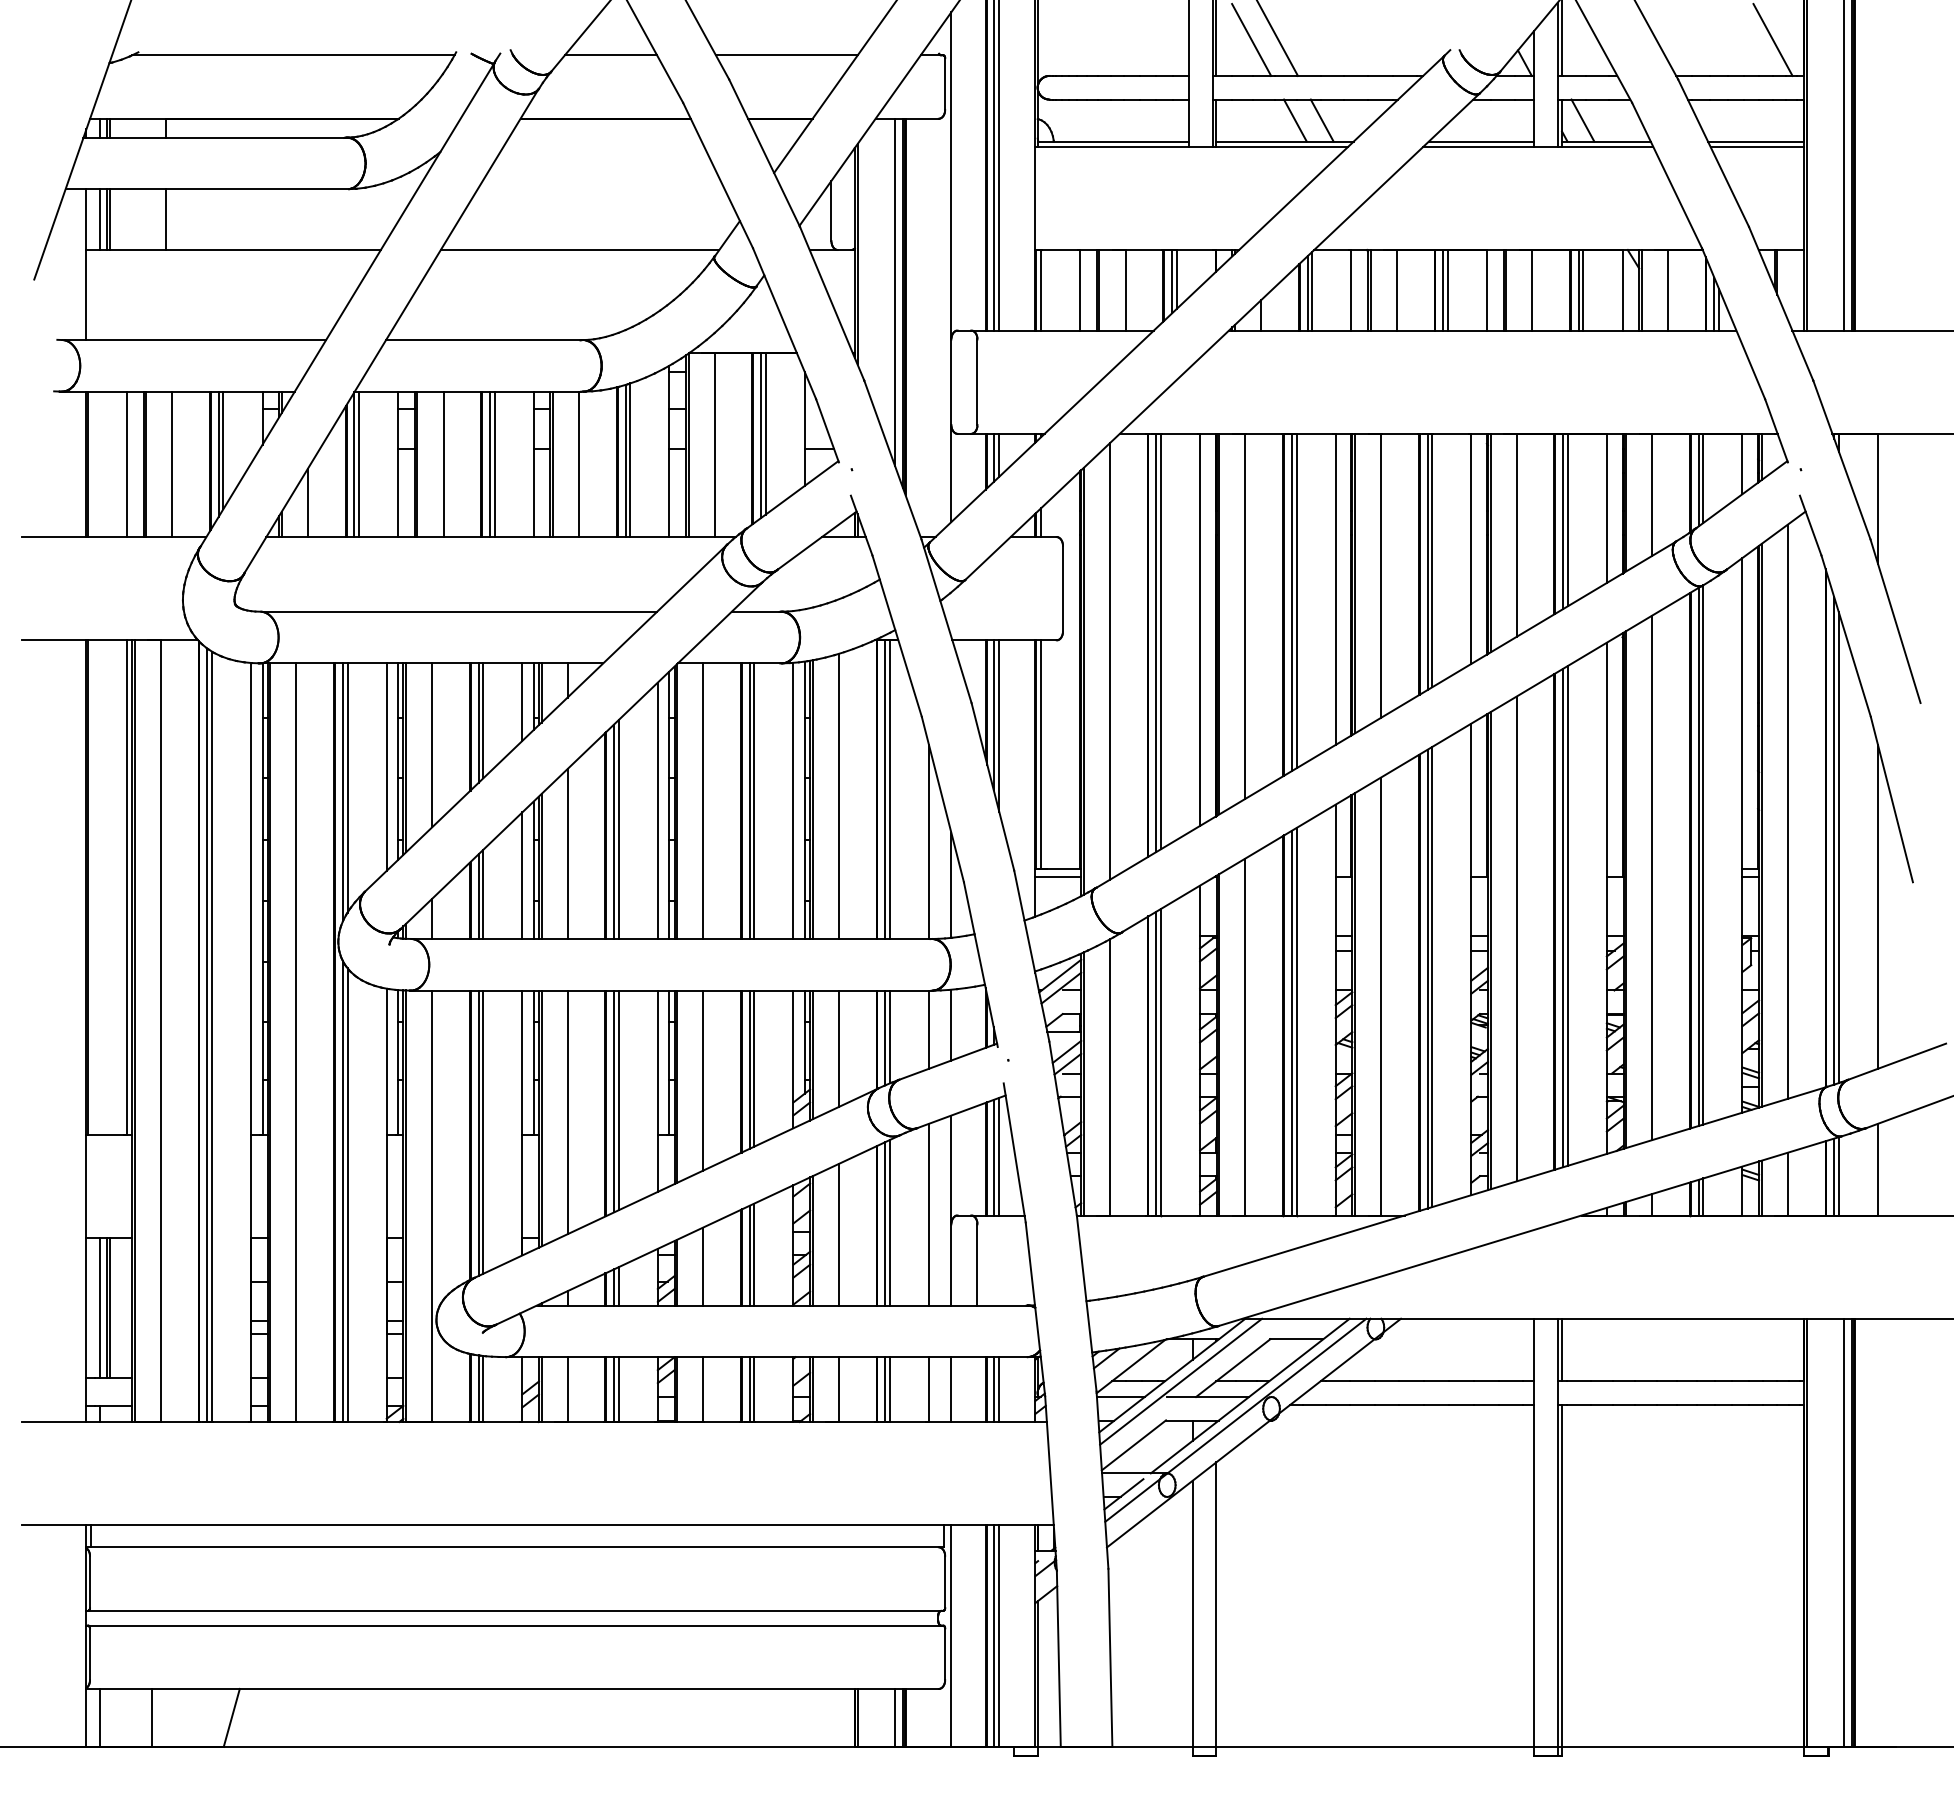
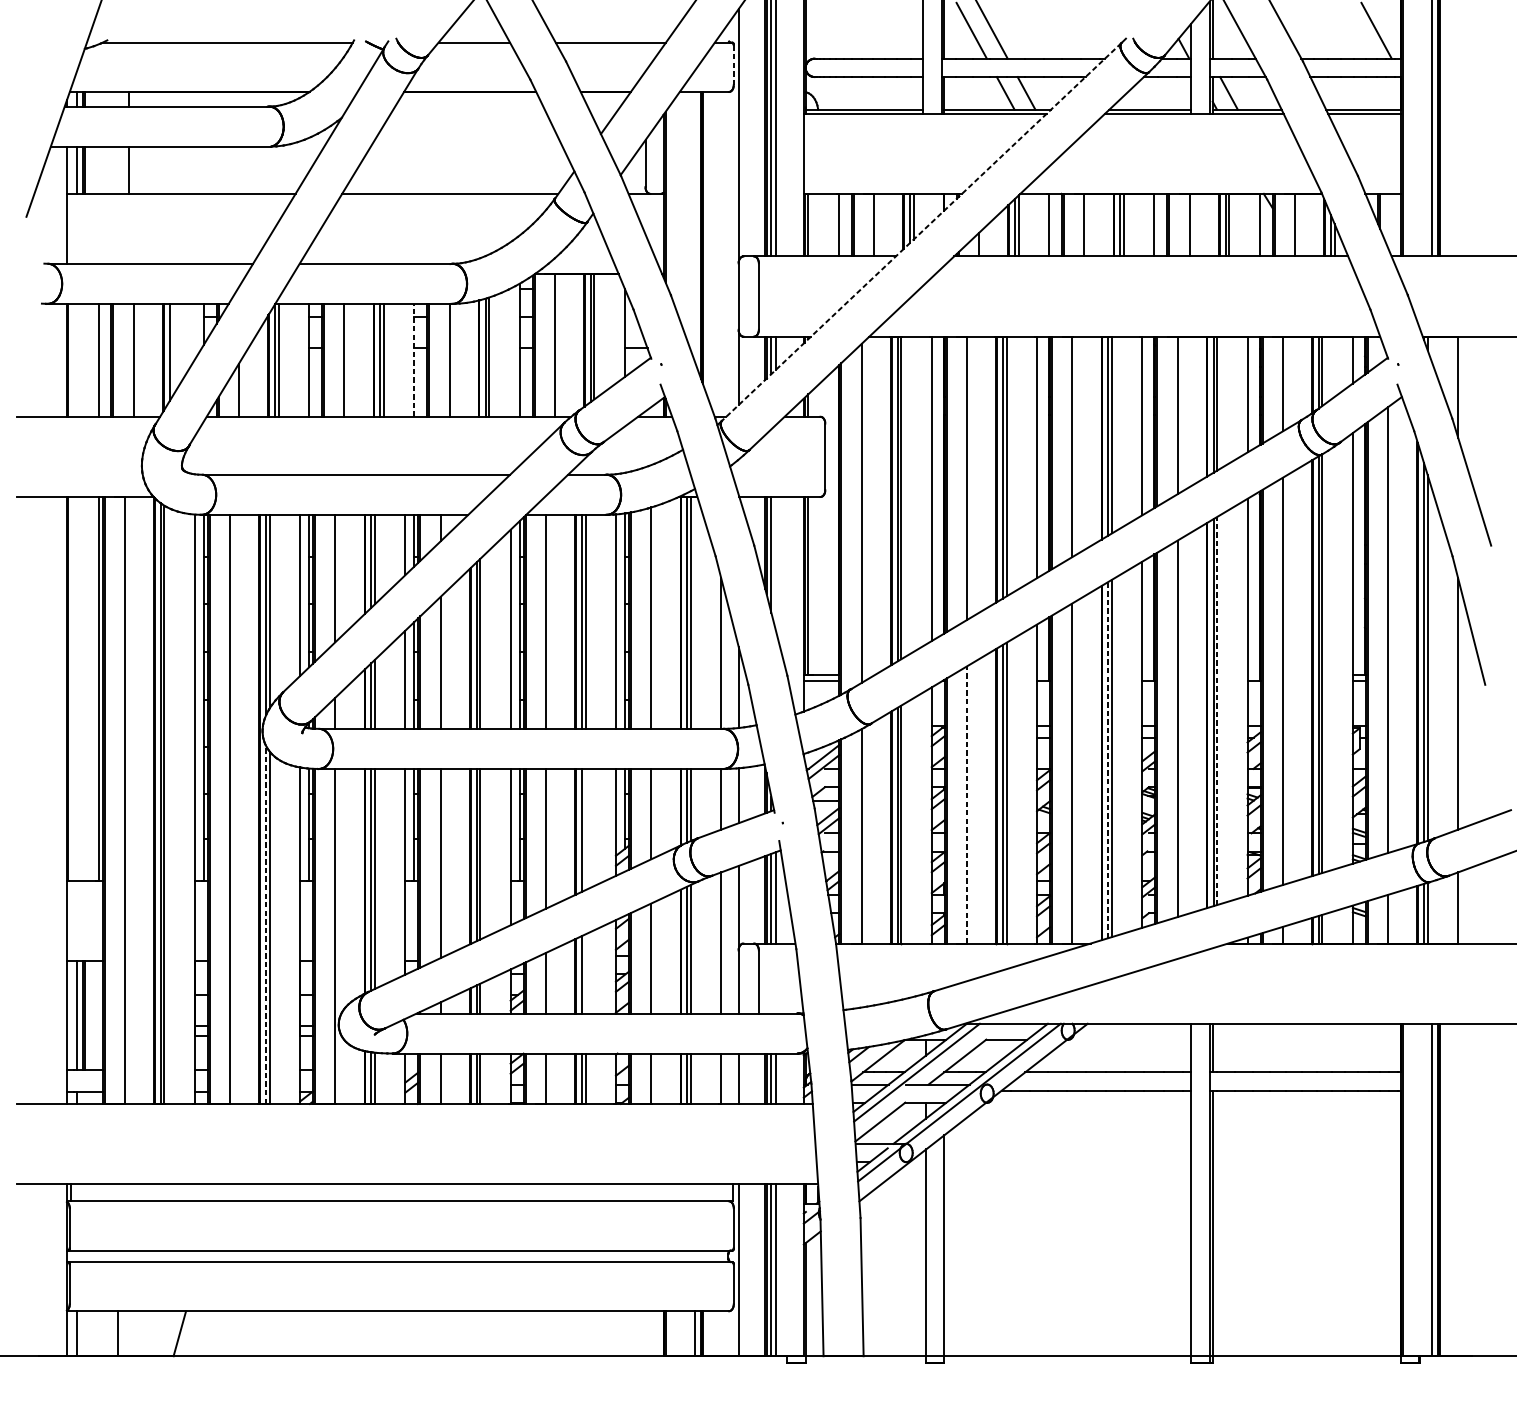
line: (945, 84) -> (734, 65), solid -> dashed
line: (895, 292) -> (695, 226), removed
line: (1186, 299) -> (921, 232), solid -> dashed
line: (223, 450) -> (173, 349), removed
line: (533, 464) -> (414, 360), solid -> dashed
line: (999, 726) -> (775, 563), removed
line: (1567, 915) -> (1217, 710), solid -> dashed
line: (1427, 978) -> (1108, 759), solid -> dashed
line: (1245, 1036) -> (966, 804), solid -> dashed
line: (754, 1068) -> (585, 829), removed
line: (342, 1190) -> (265, 924), solid -> dashed
line: (754, 1254) -> (585, 973), removed

